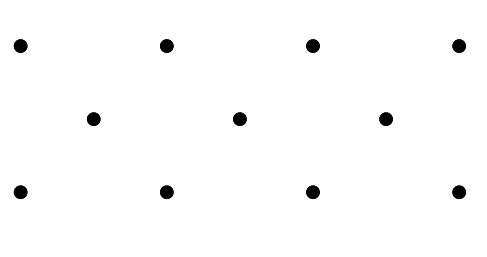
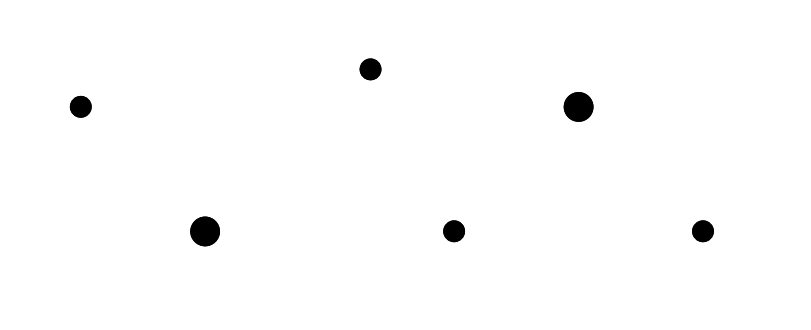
part: (239, 118) -> (369, 68), moved
part: (385, 118) -> (577, 105), size x1.4
part: (166, 191) -> (204, 229), size x1.4

